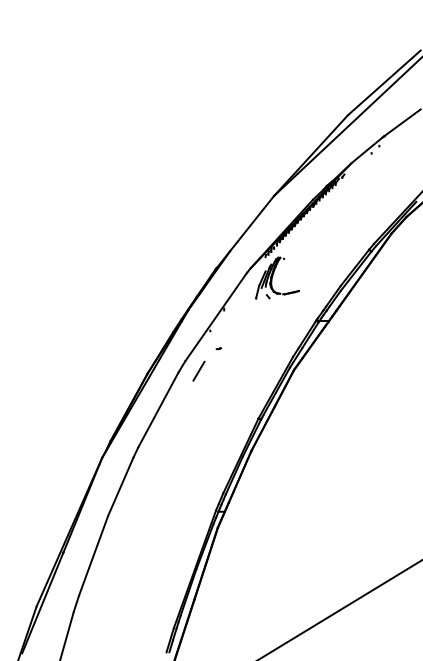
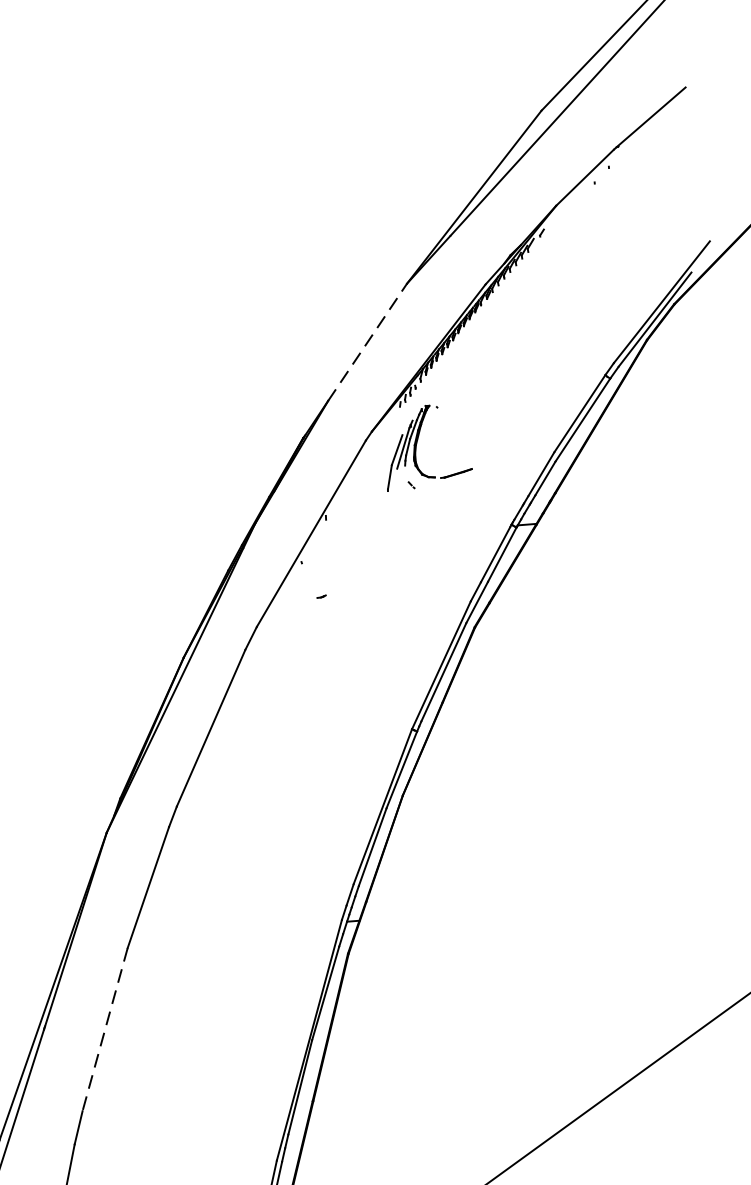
line: (252, 223) -> (368, 341), solid -> dashed
line: (198, 370) -> (284, 643), removed
line: (93, 556) -> (105, 1030), solid -> dashed

